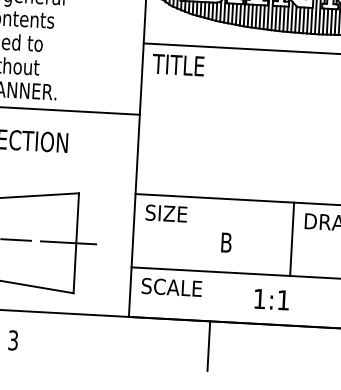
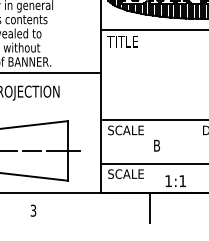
text: (181, 214) -> (129, 130), SIZE -> SCALE
line: (291, 239) -> (195, 141), removed
text: (271, 298) -> (175, 180), moved

